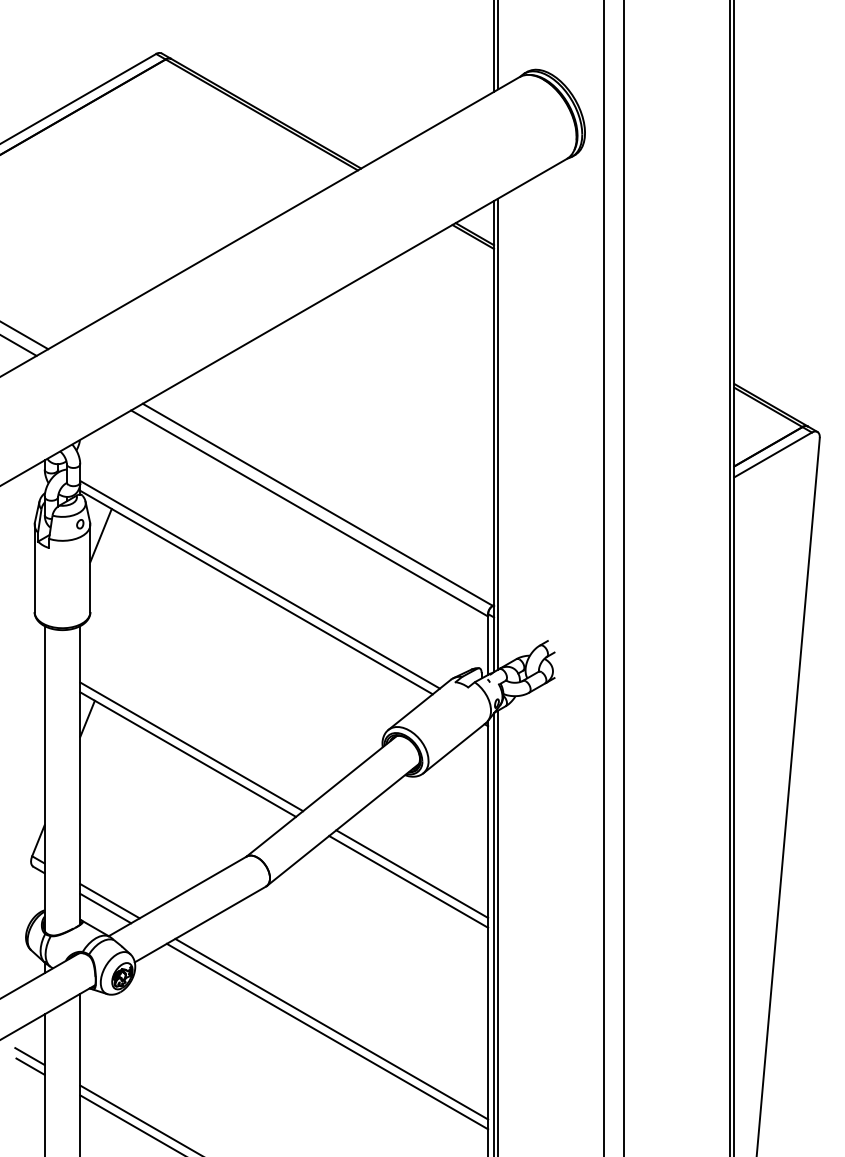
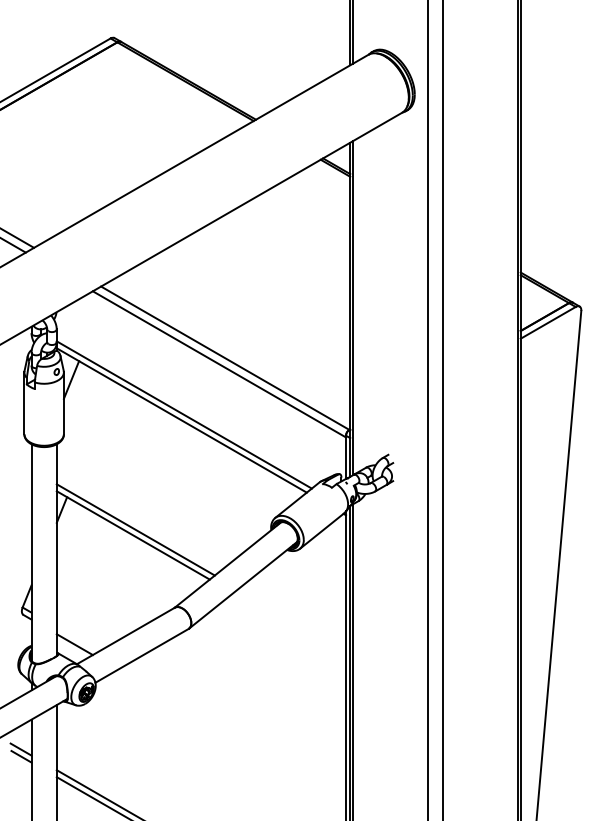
line: (412, 873) -> (292, 619), removed
line: (408, 881) -> (289, 625), removed
line: (109, 901) -> (77, 639), removed
line: (331, 1028) -> (234, 729), removed
line: (327, 1036) -> (232, 735), removed

